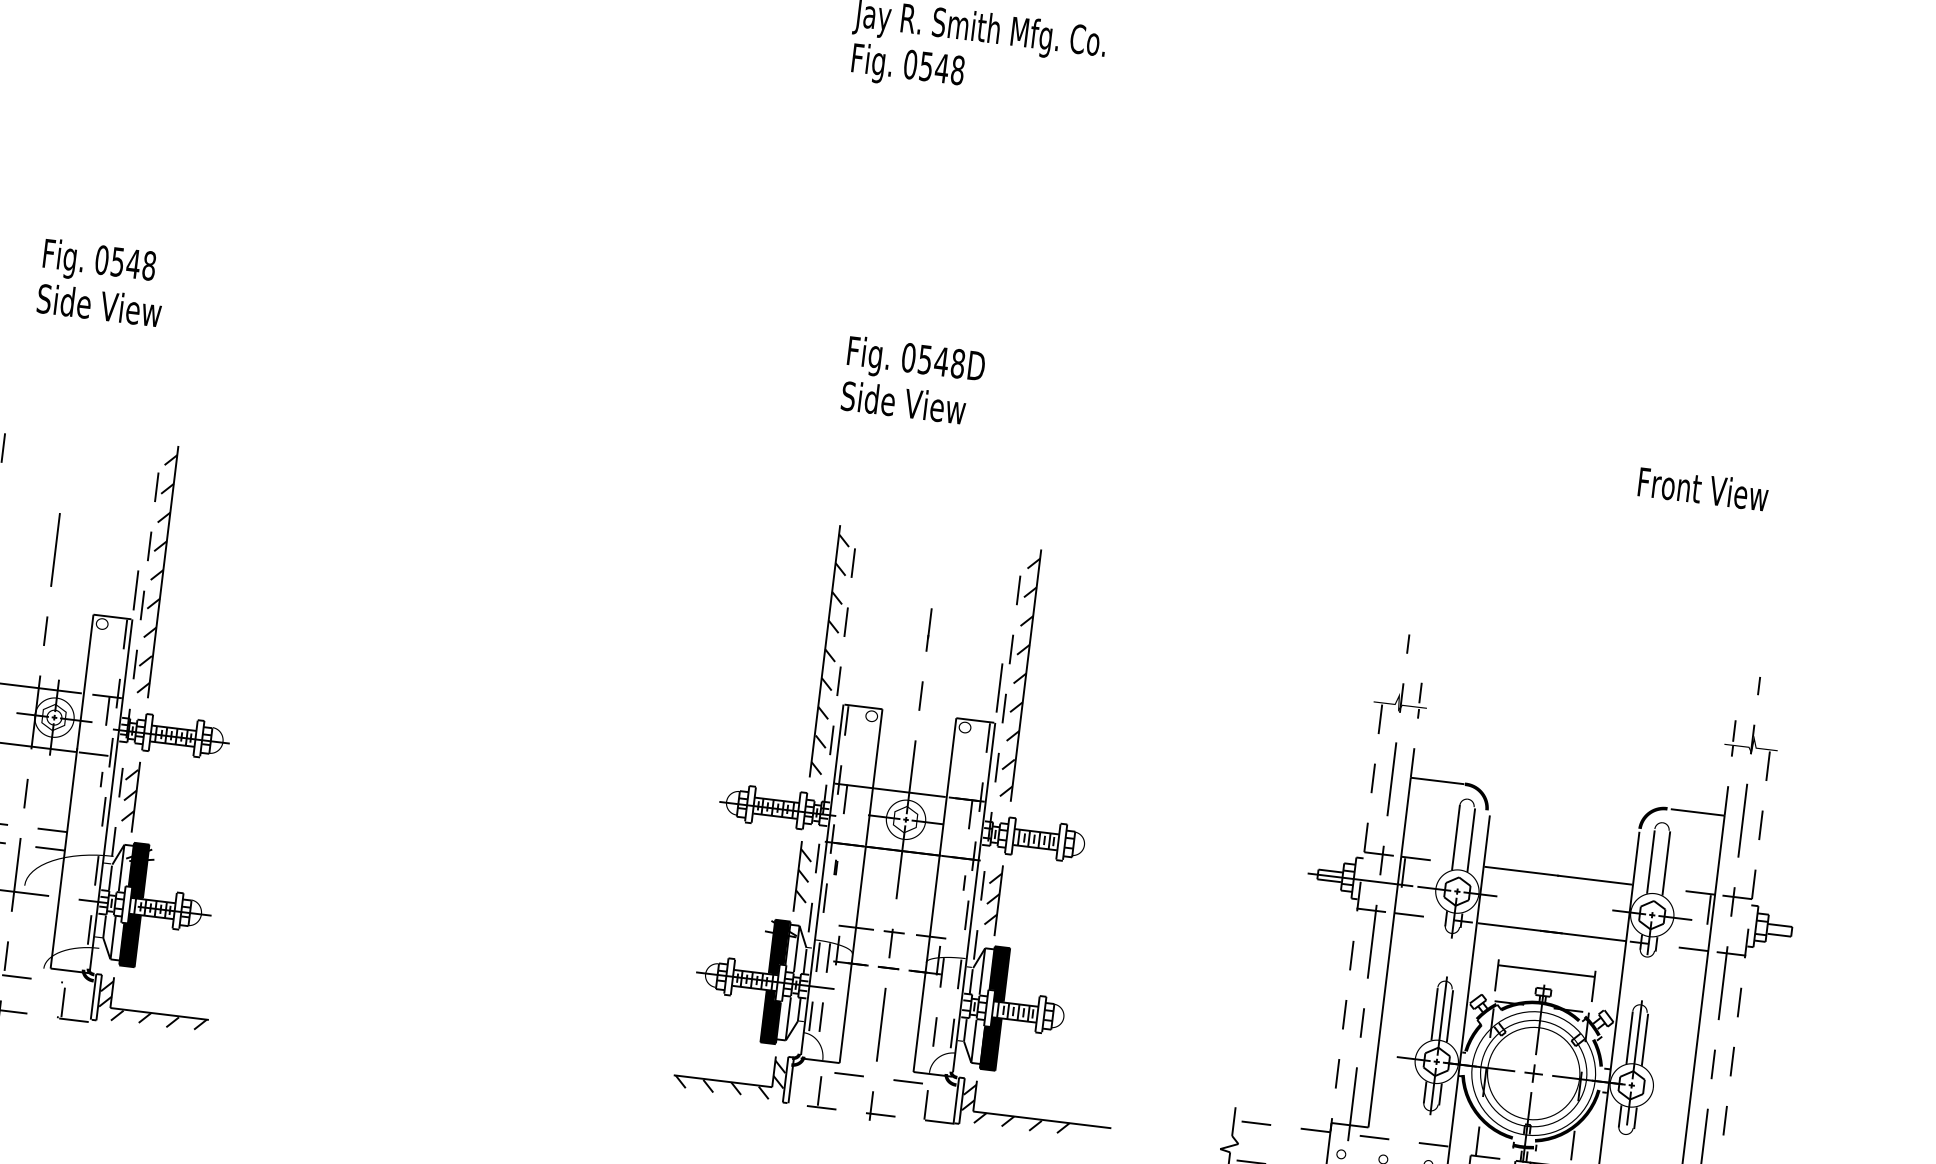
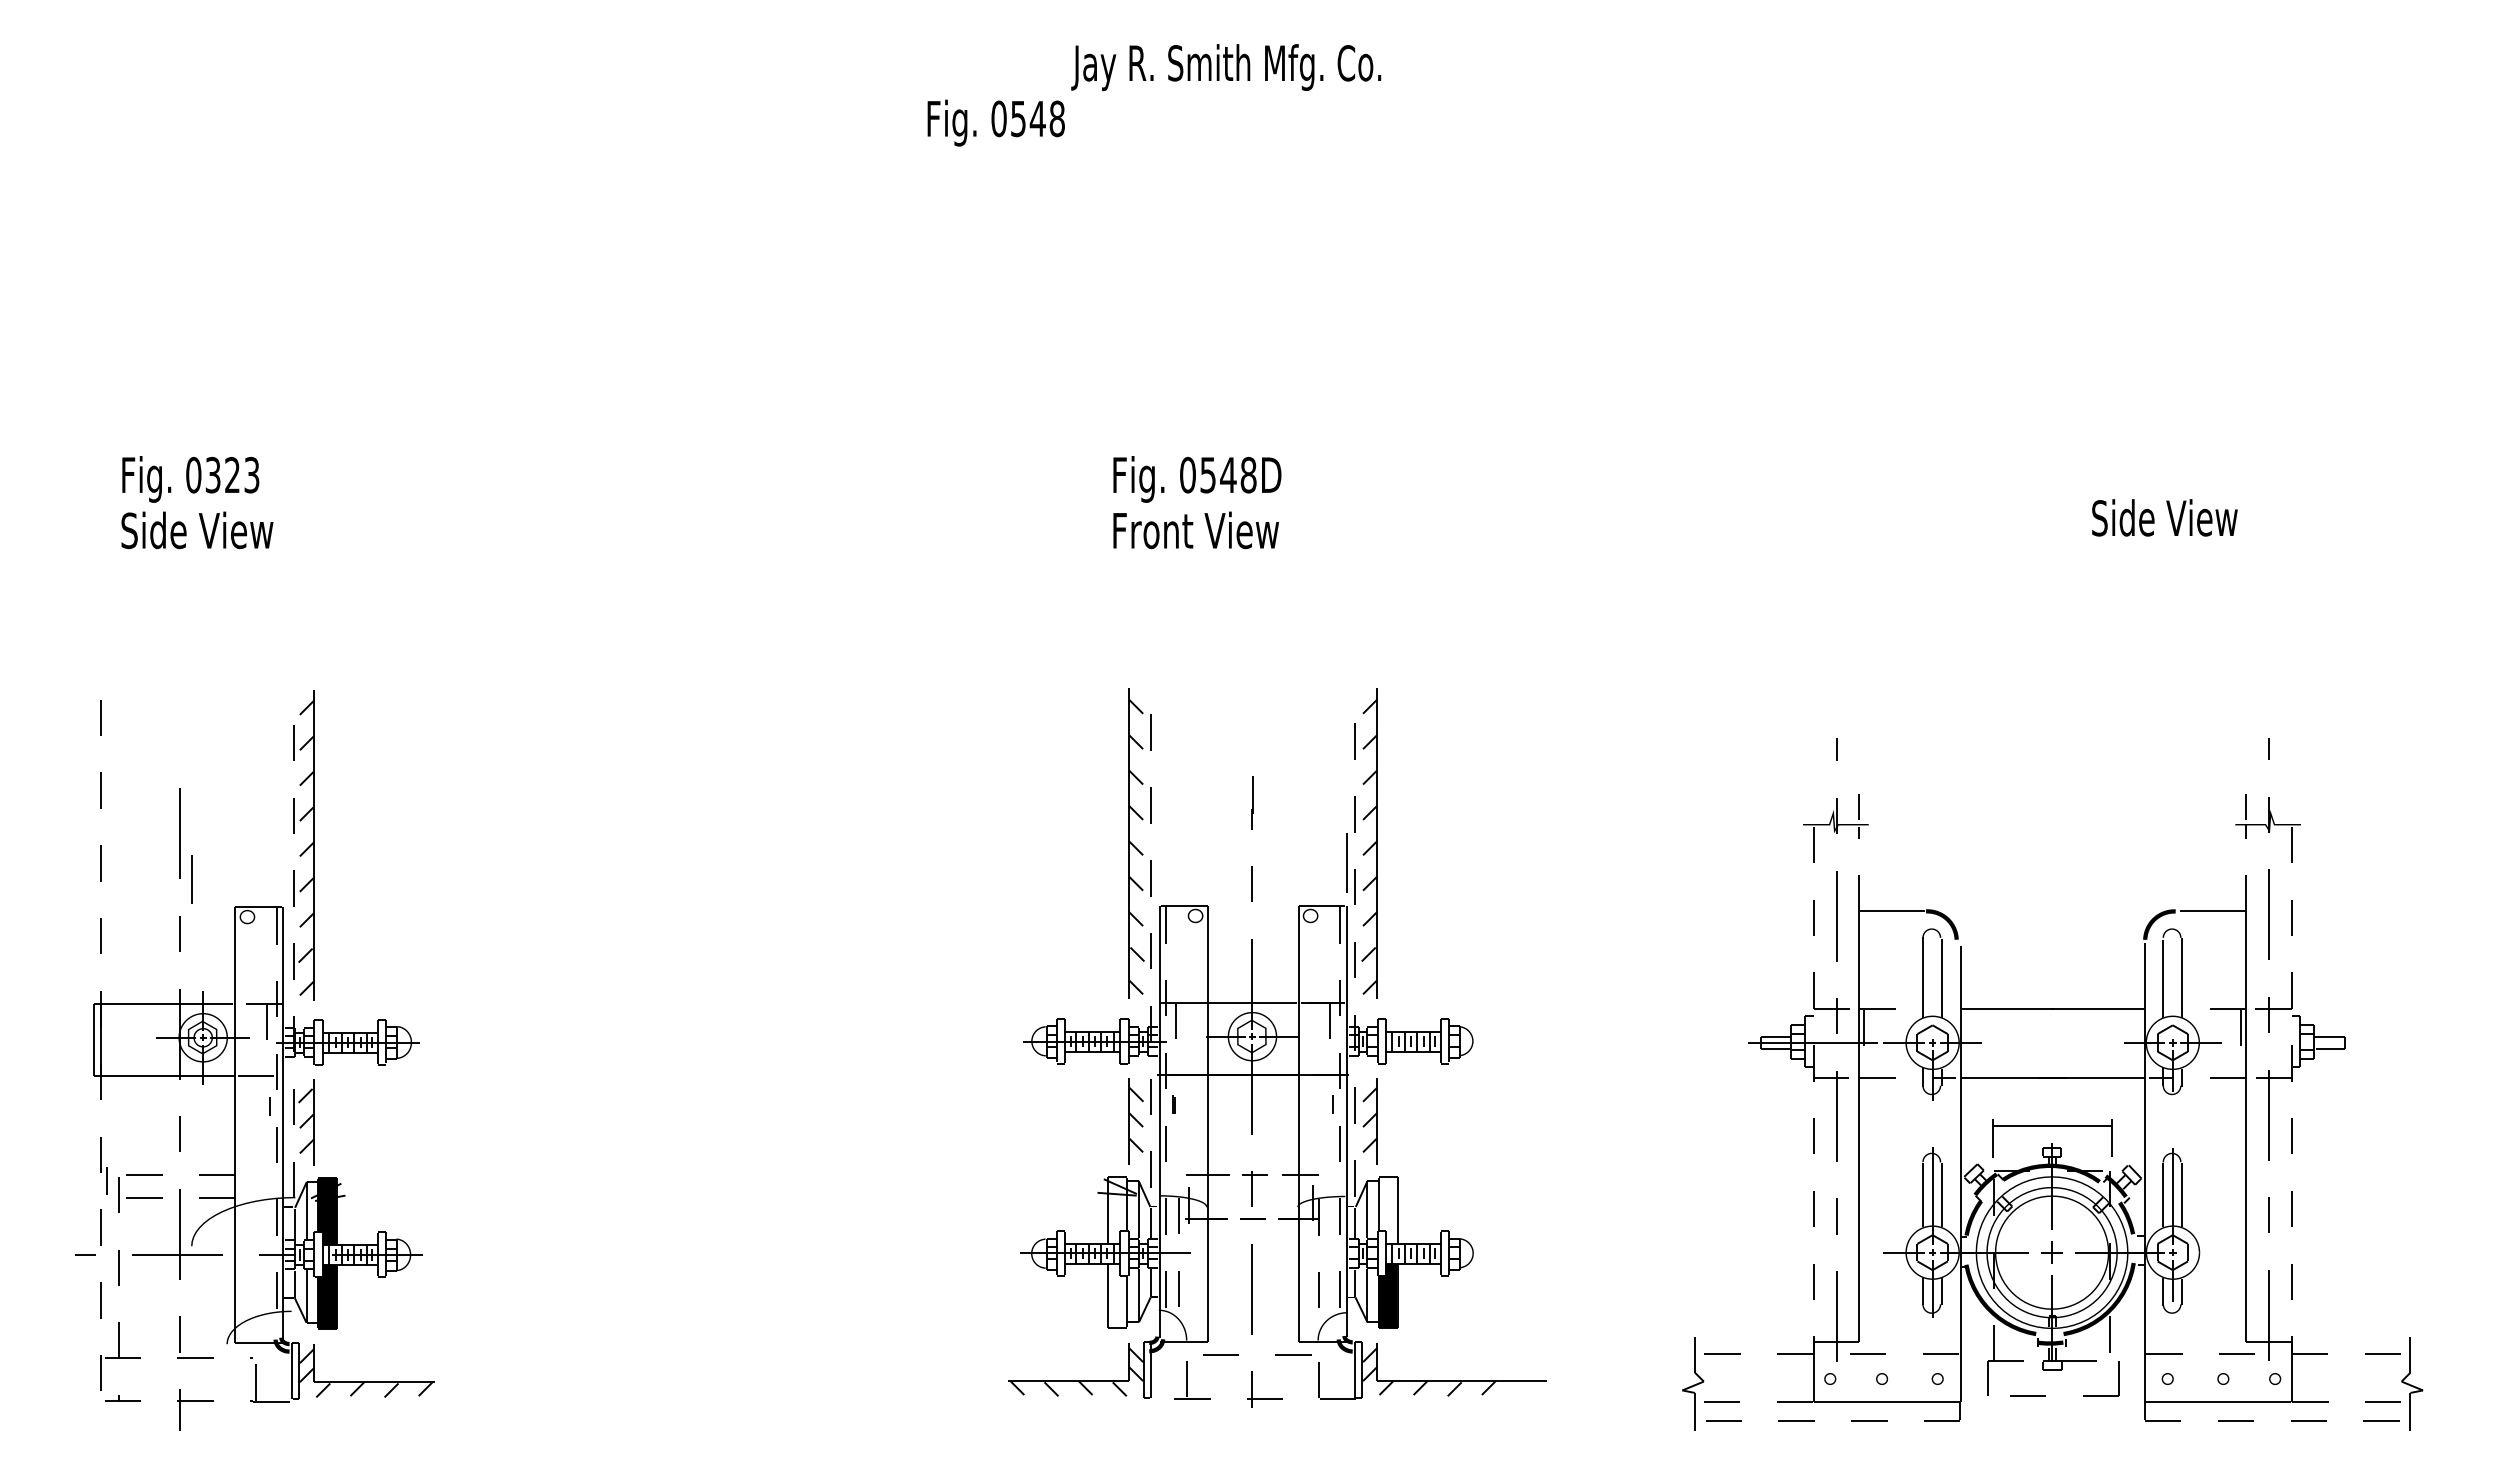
text: (907, 67) -> (995, 122), moved
text: (133, 263) -> (232, 474), 0548 -> 0323
text: (909, 403) -> (1195, 530), Side View -> Front View
text: (1702, 488) -> (2171, 517), Front View -> Side View
line: (135, 590) -> (191, 879), moved
fill: (779, 946) -> (1117, 1209), removed
fill: (998, 974) -> (1387, 1210), removed
fill: (770, 1016) -> (1116, 1295), removed

